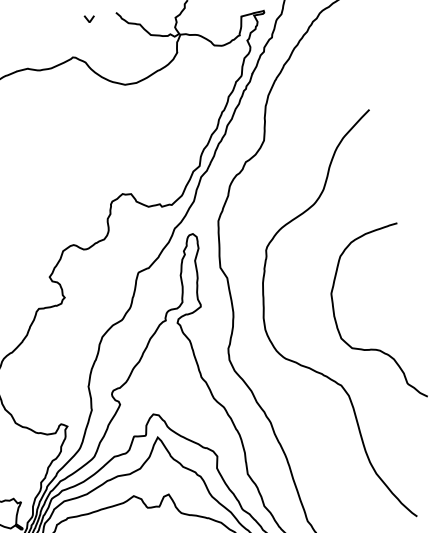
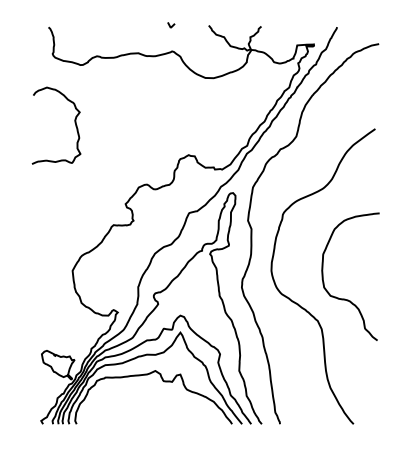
line: (89, 19) -> (171, 25), moved

